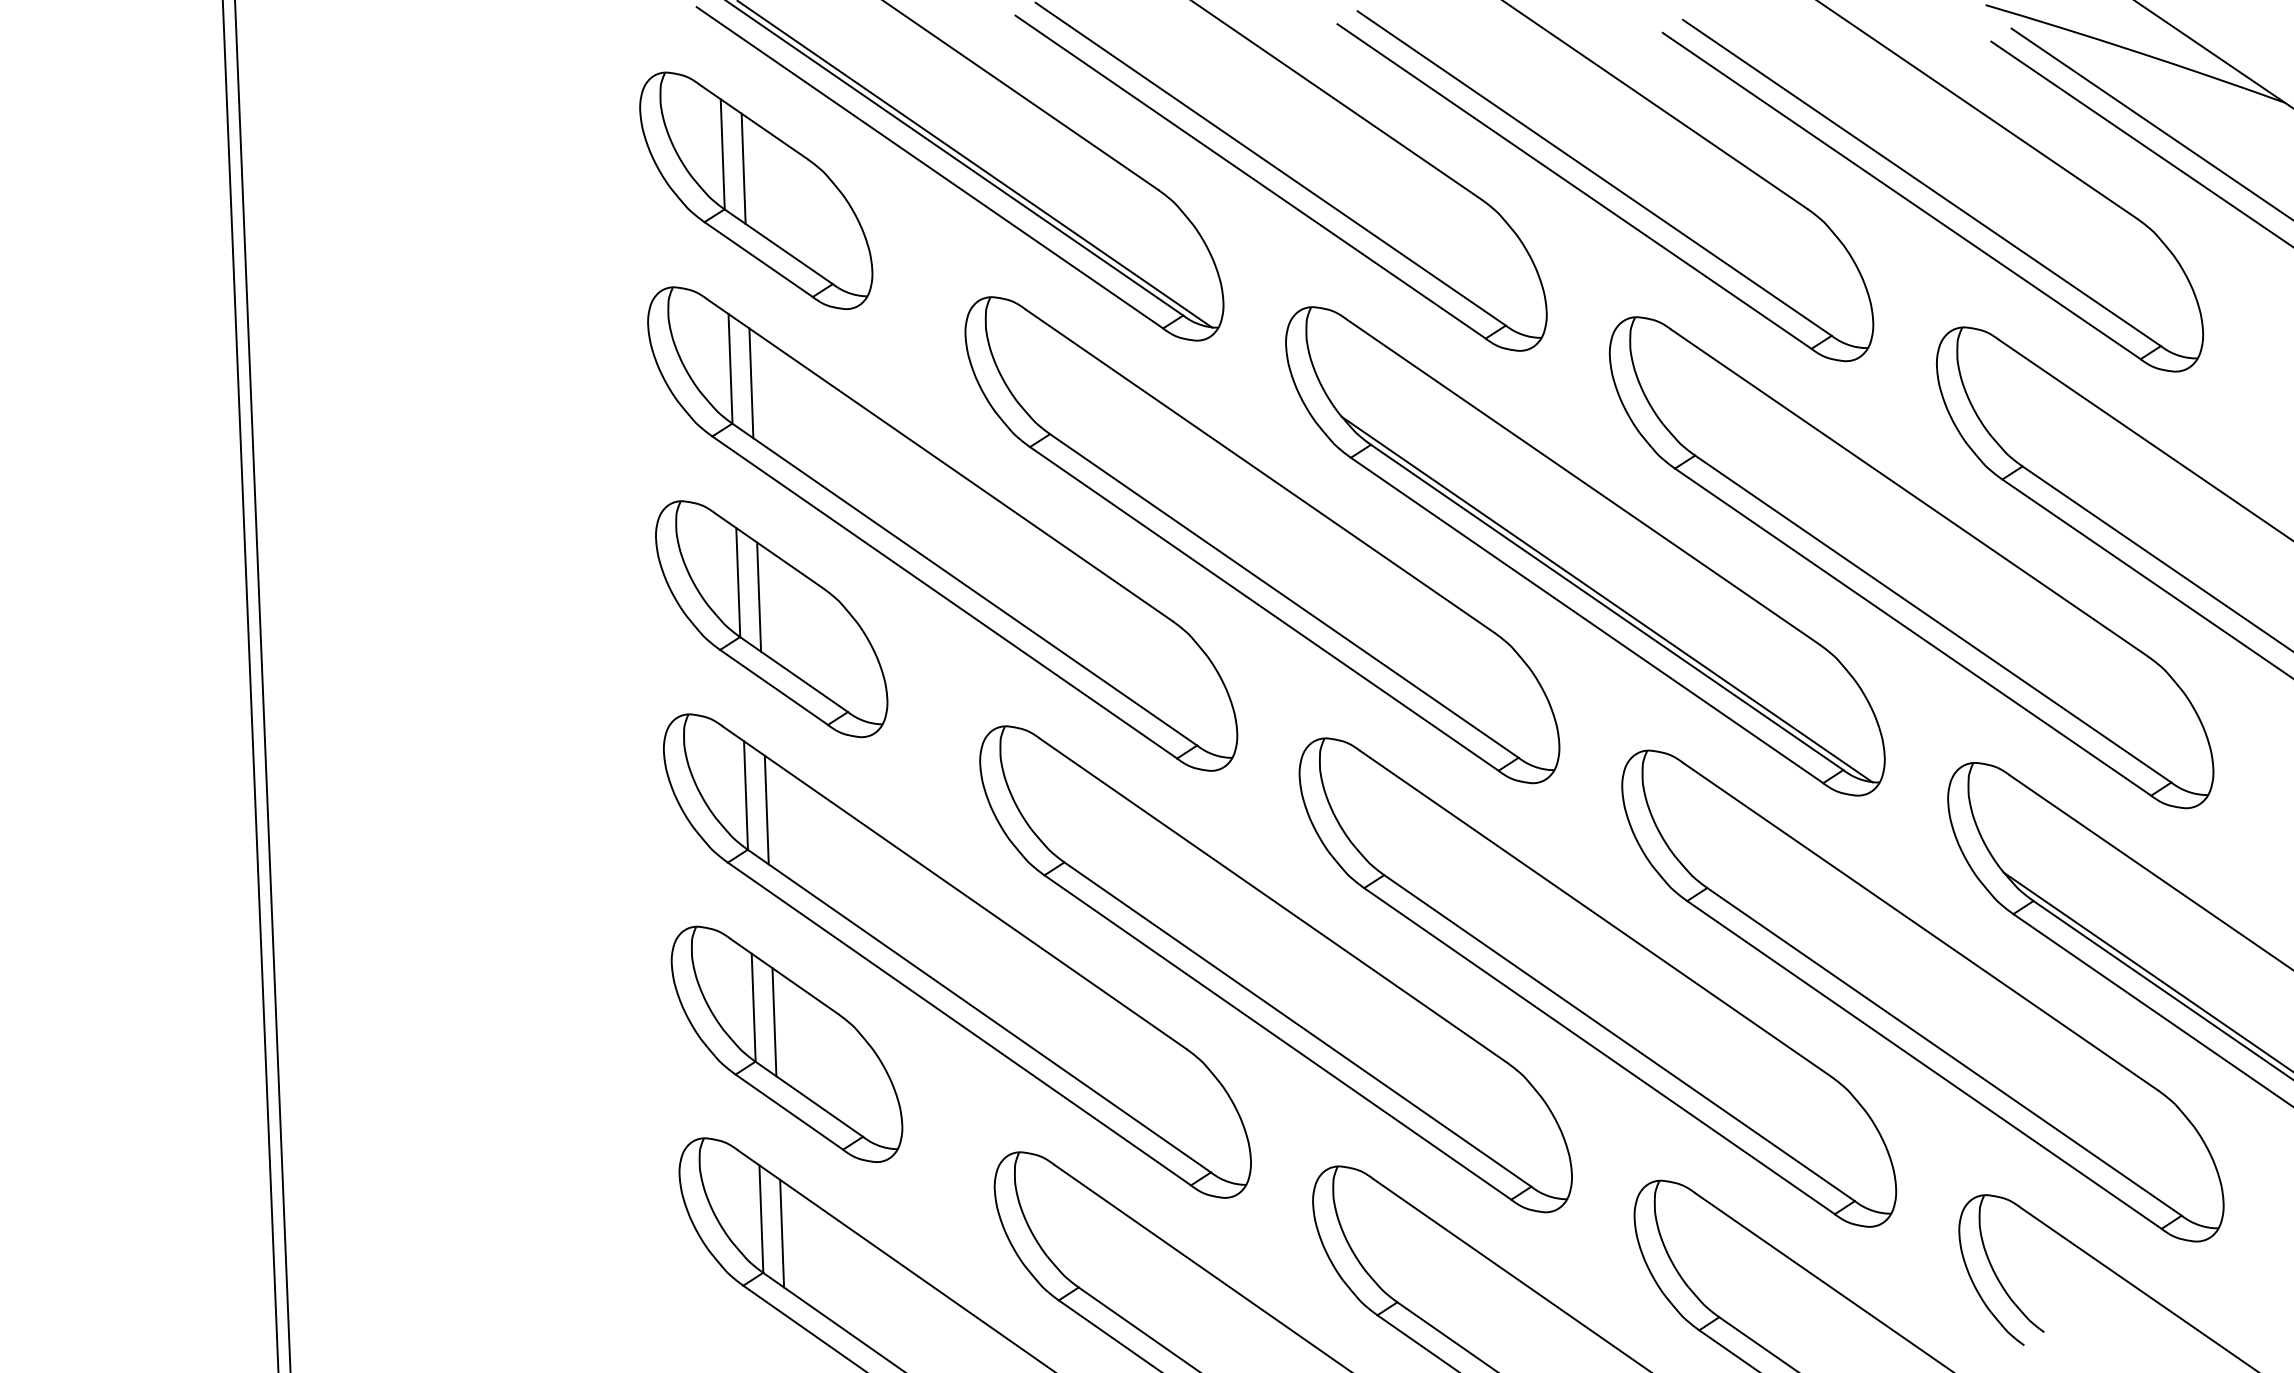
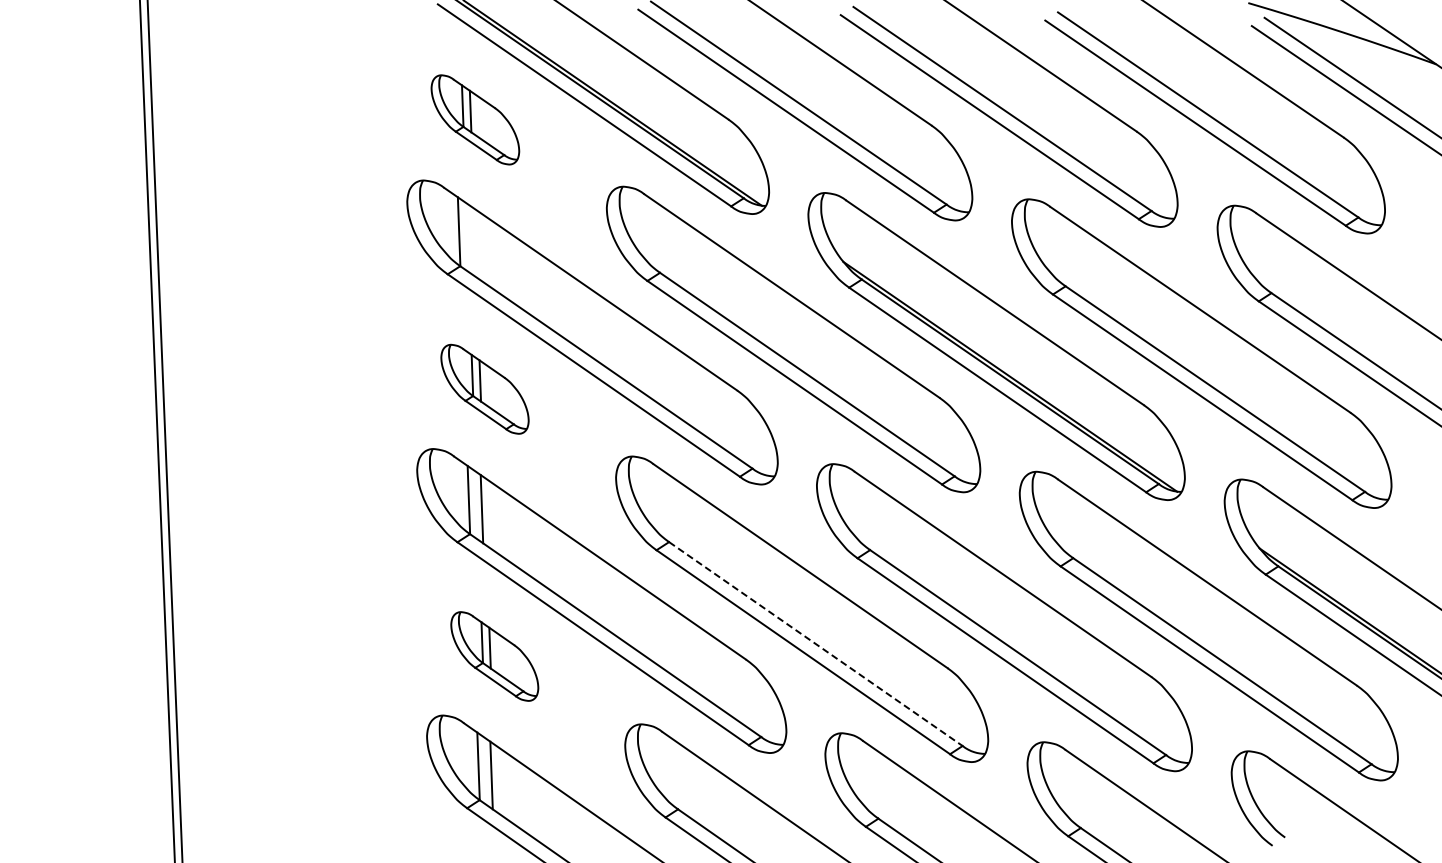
part: (756, 190) -> (475, 119), size x0.6
line: (751, 382) -> (472, 240), removed
part: (770, 619) -> (484, 389), size x0.6
line: (1297, 1025) -> (815, 644), solid -> dashed
part: (786, 1044) -> (494, 656), size x0.6

